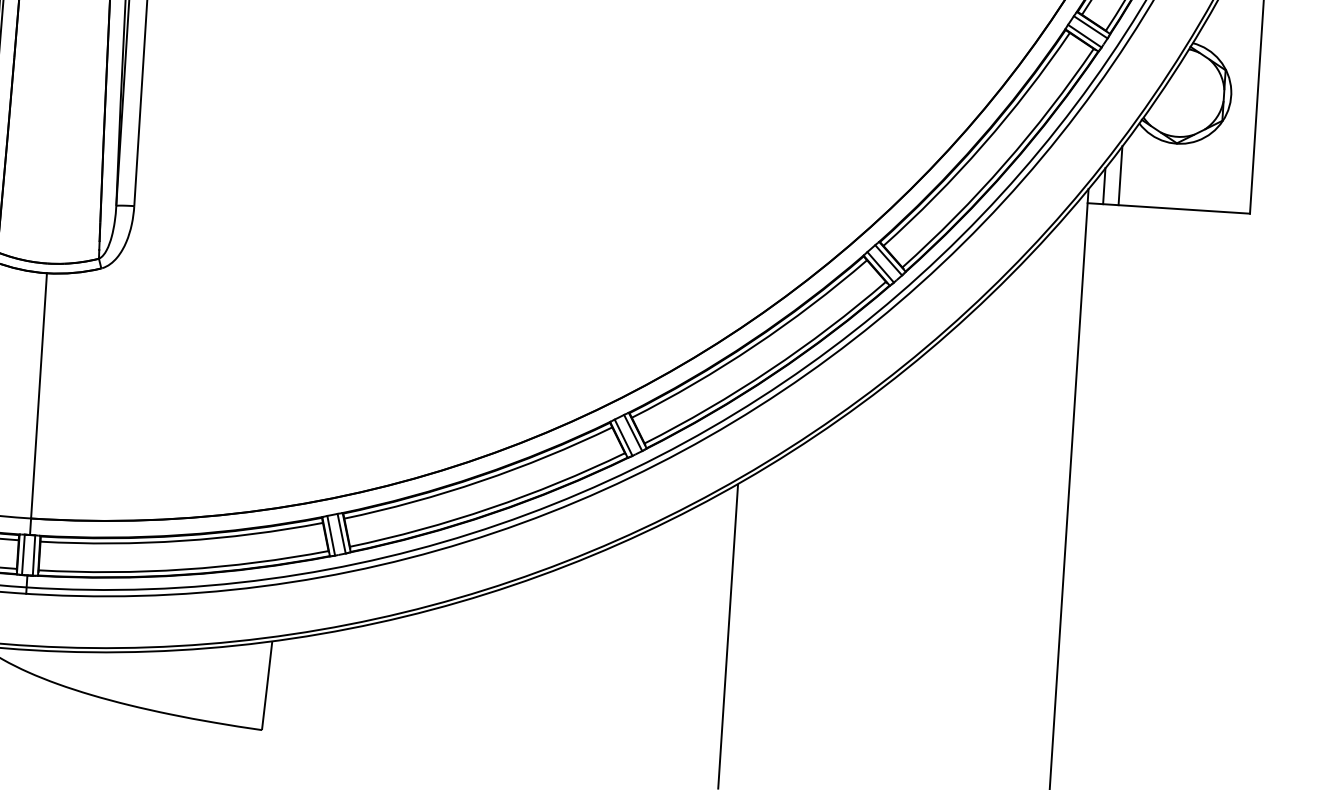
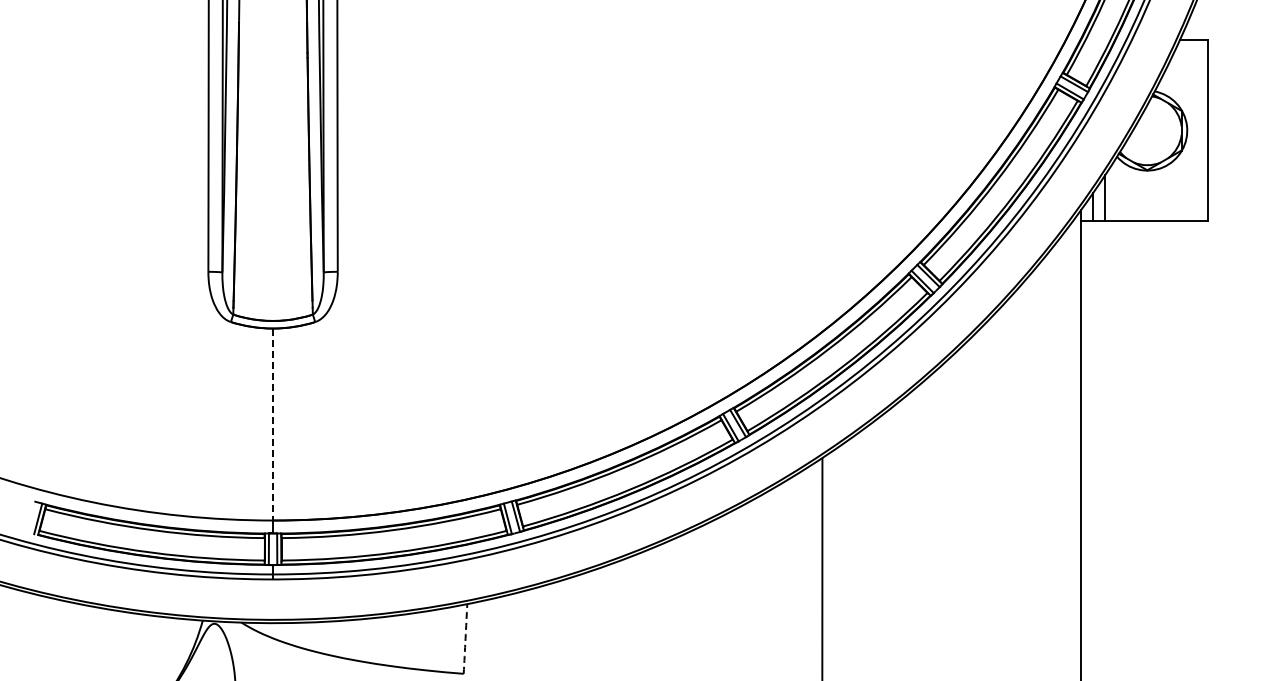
line: (39, 395) -> (273, 424), solid -> dashed
arc: (267, 685) -> (465, 638), solid -> dashed

